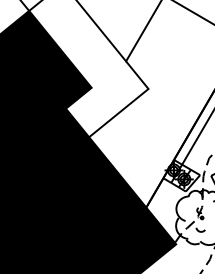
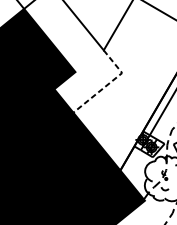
line: (133, 101) -> (109, 83), solid -> dashed

